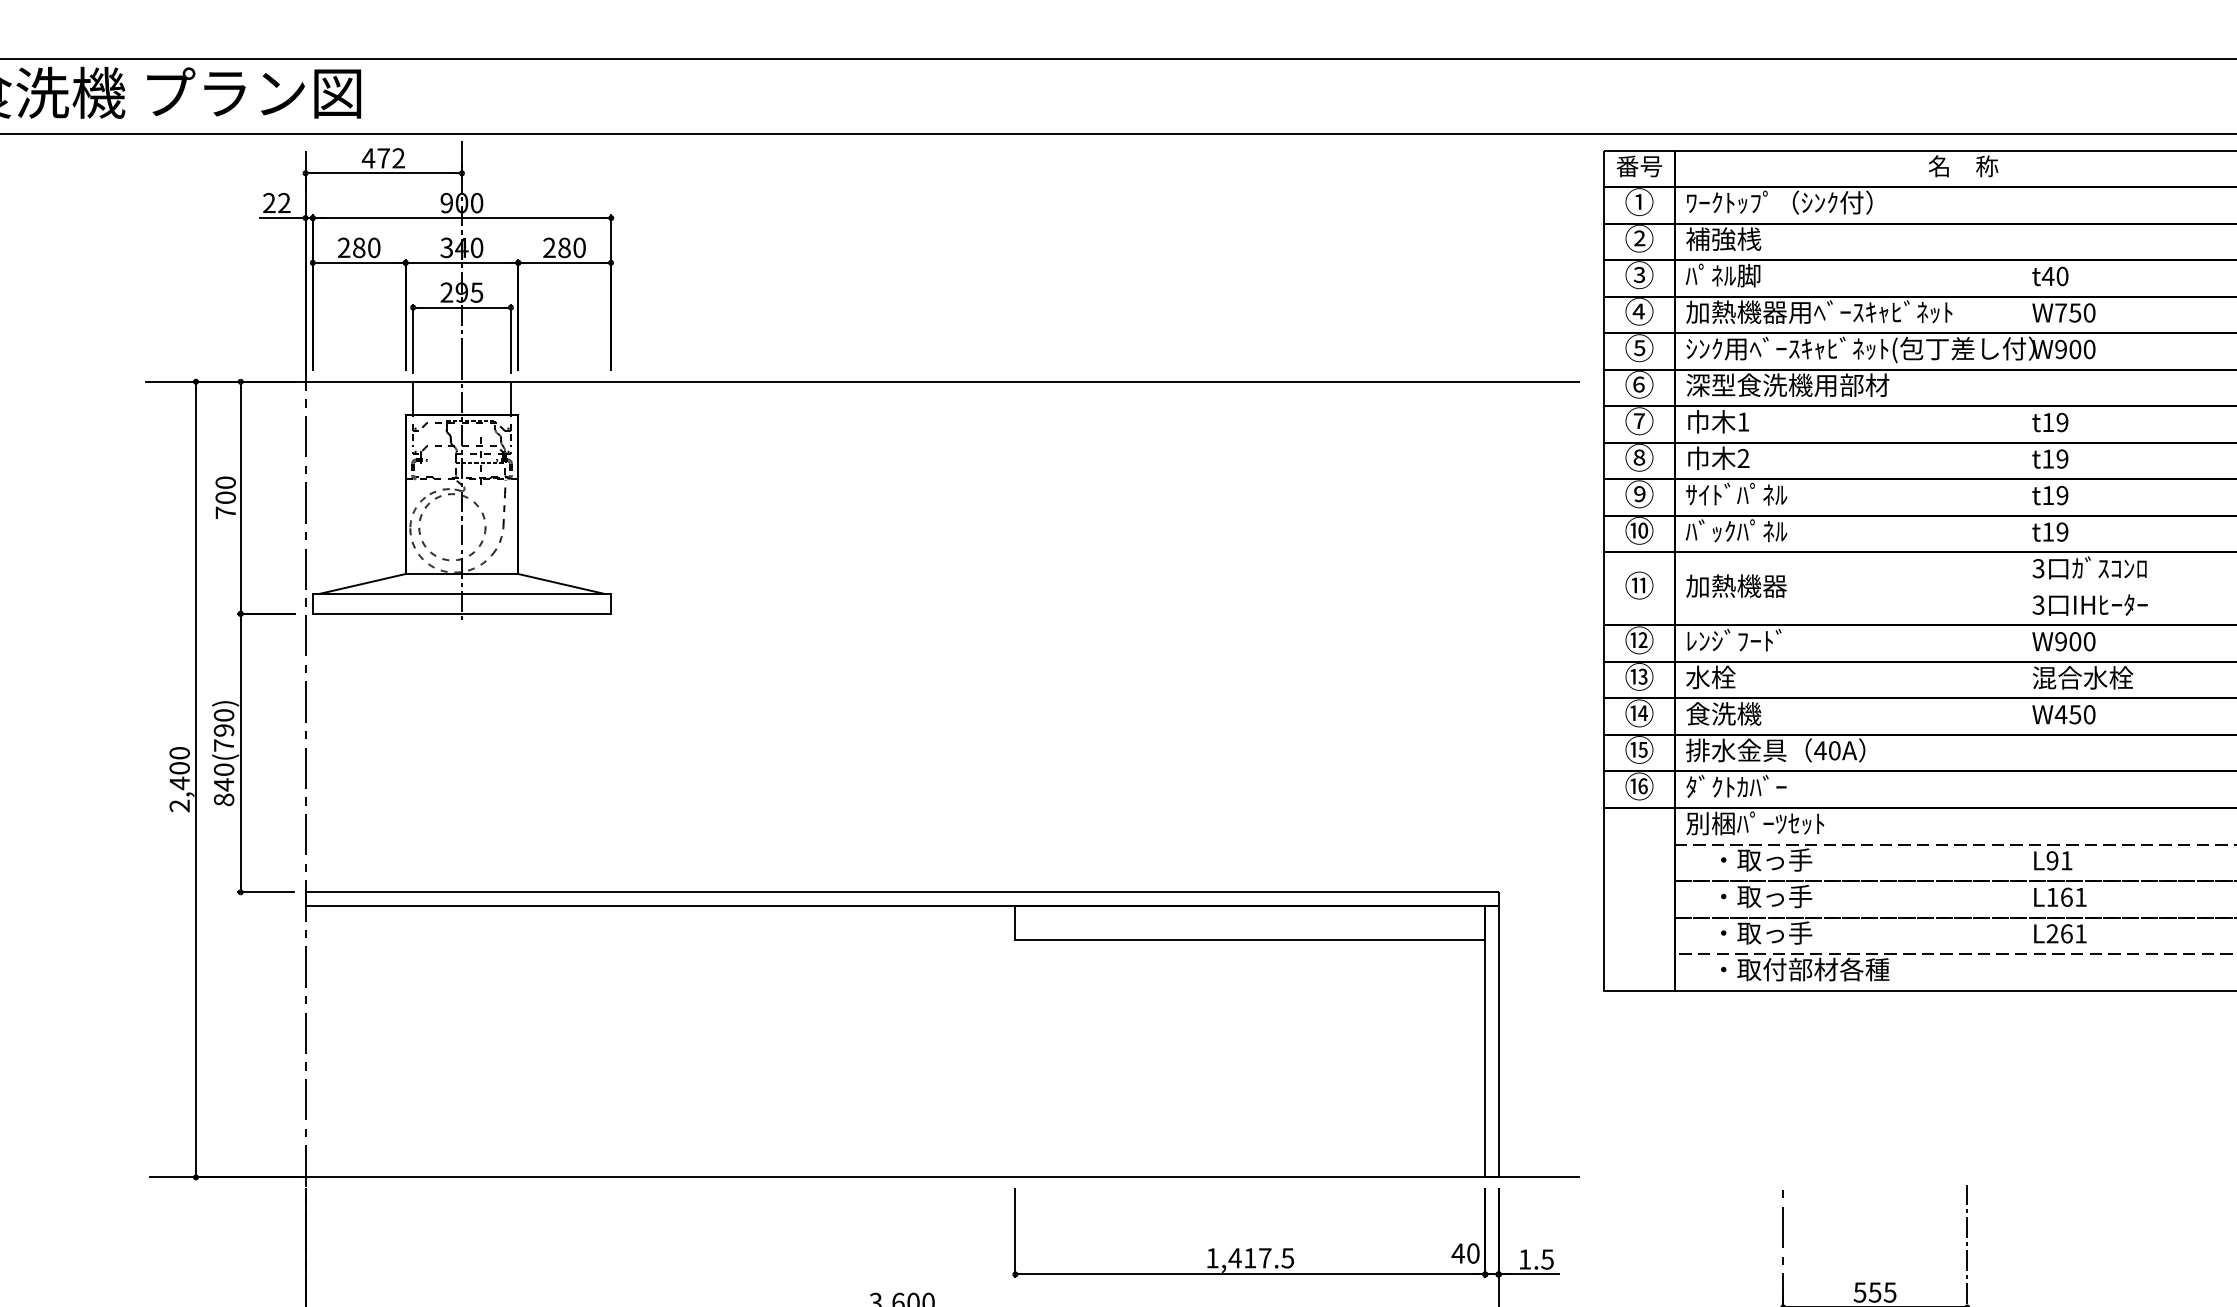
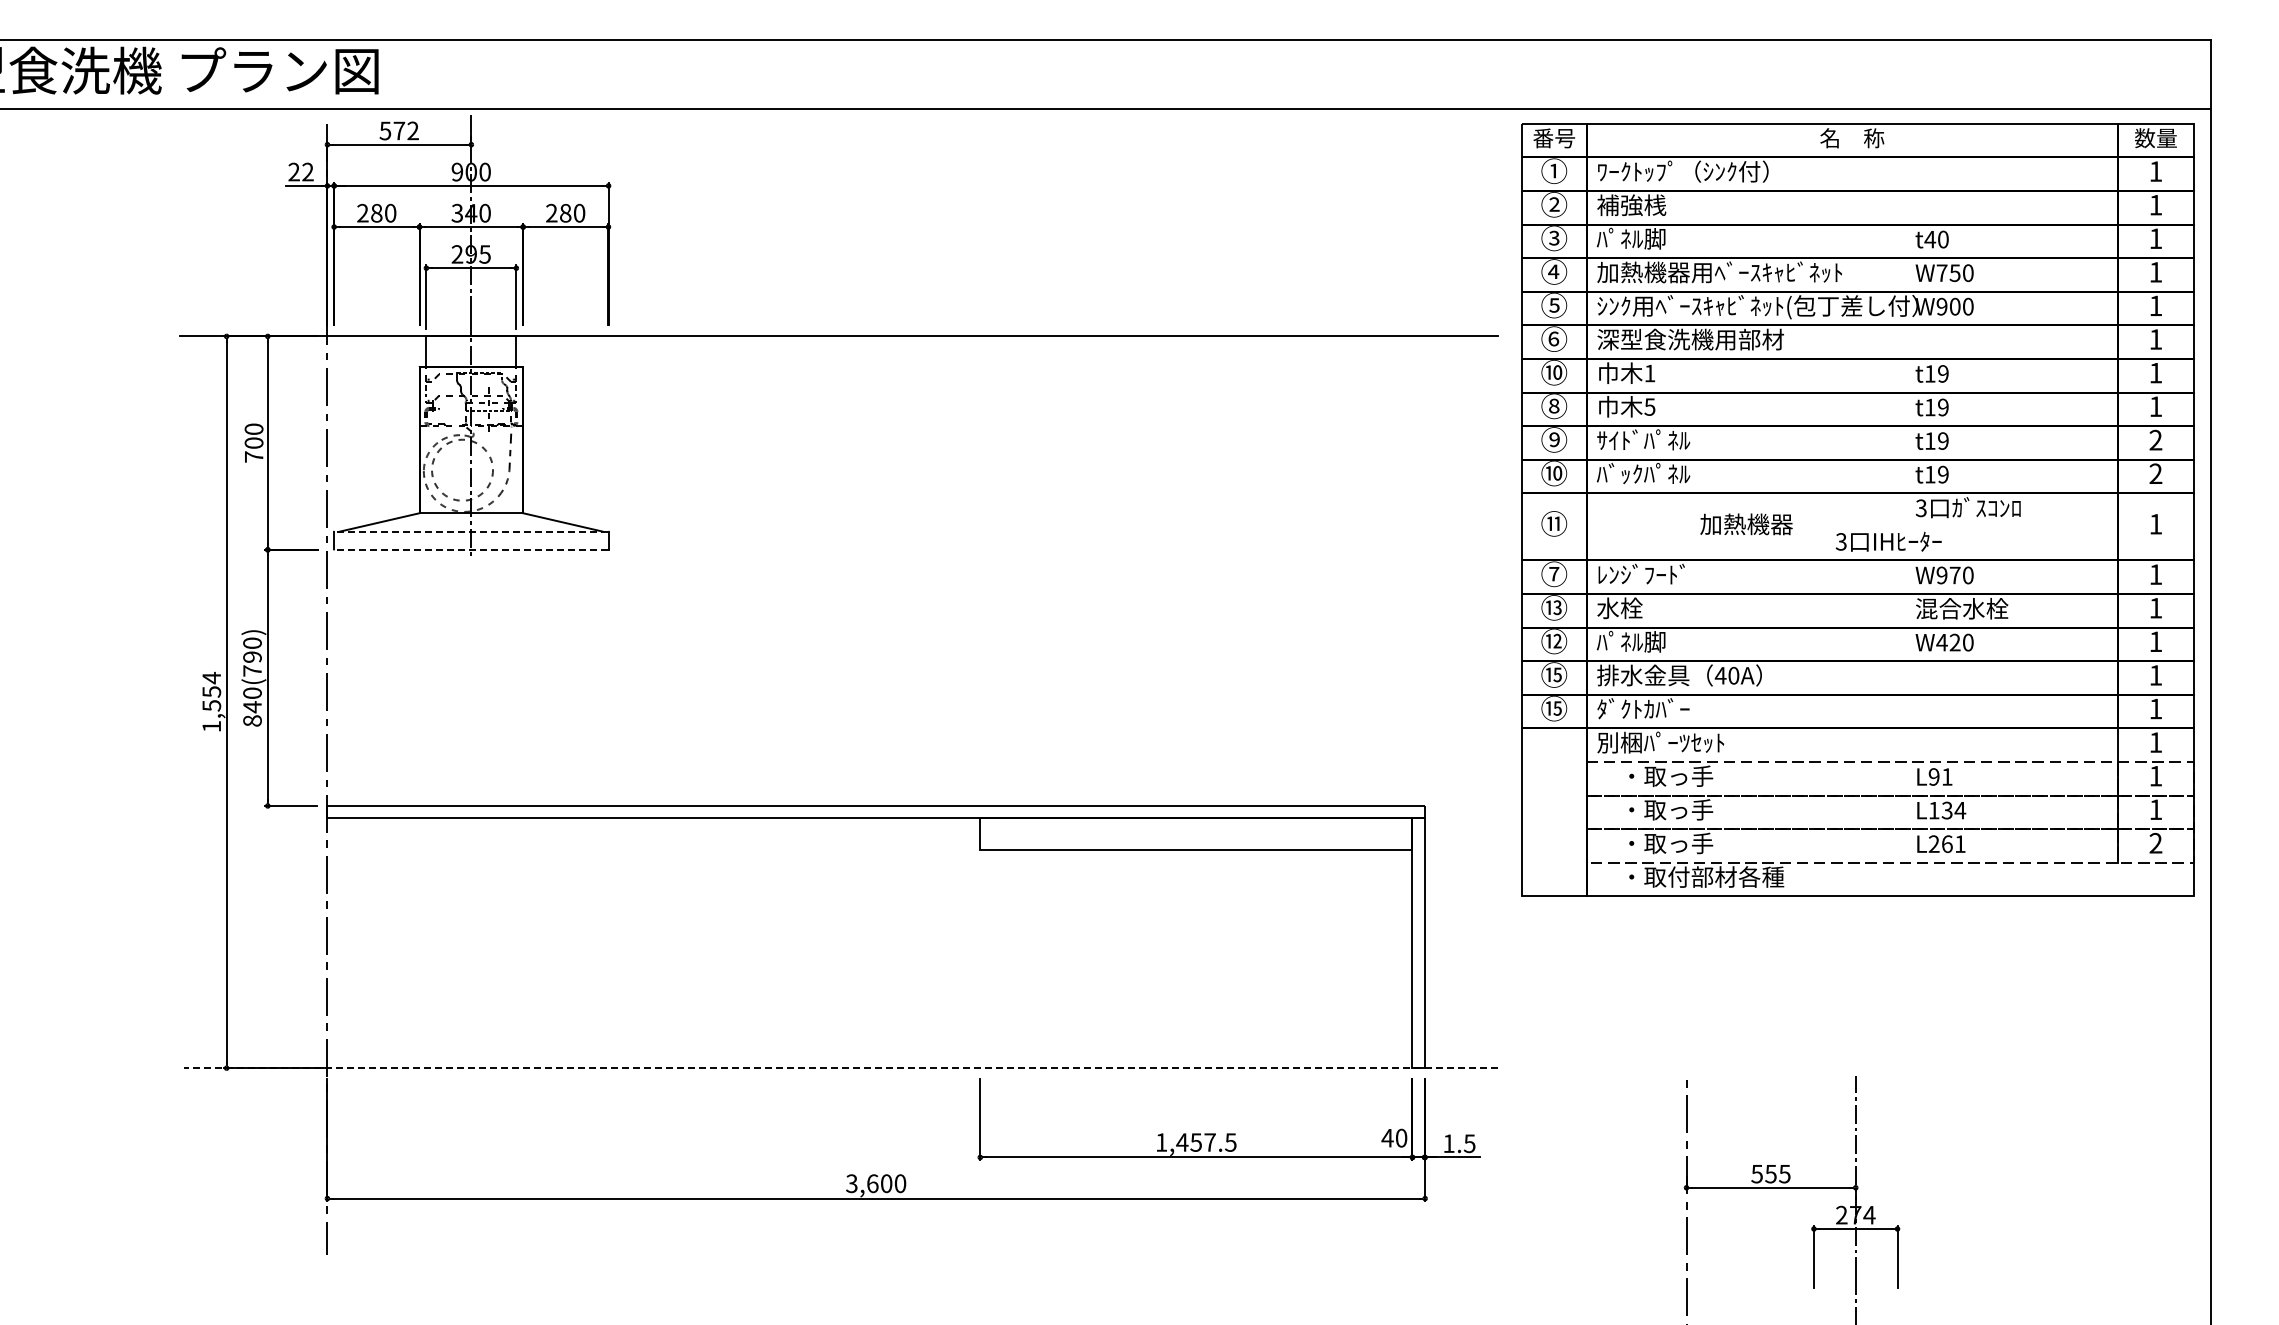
text: (368, 157) -> (385, 130), 472 -> 572
text: (1639, 420) -> (1554, 372), ⑦ -> ⑩
text: (1743, 457) -> (1649, 406), 2 -> 5
text: (1736, 586) -> (1746, 524), moved
line: (461, 593) -> (470, 531), solid -> dashed
text: (2089, 604) -> (1888, 541), moved
line: (462, 613) -> (471, 549), solid -> dashed
text: (1638, 639) -> (1553, 573), ⑫ -> ⑦
text: (2074, 641) -> (1954, 575), W900 -> W970
text: (1642, 712) -> (1557, 640), ⑭ -> ⑫
text: (1723, 713) -> (1631, 641), 食洗機 -> ﾊﾟﾈﾙ脚
text: (2074, 714) -> (1954, 642), W450 -> W420
text: (179, 779) -> (211, 702), 2,400 -> 1,554
text: (1642, 786) -> (1557, 708), ⑯ -> ⑮
text: (2073, 897) -> (1953, 810), L161 -> L134
line: (863, 1177) -> (840, 1068), solid -> dashed
text: (1249, 1258) -> (1195, 1142), 1,417.5 -> 1,457.5

